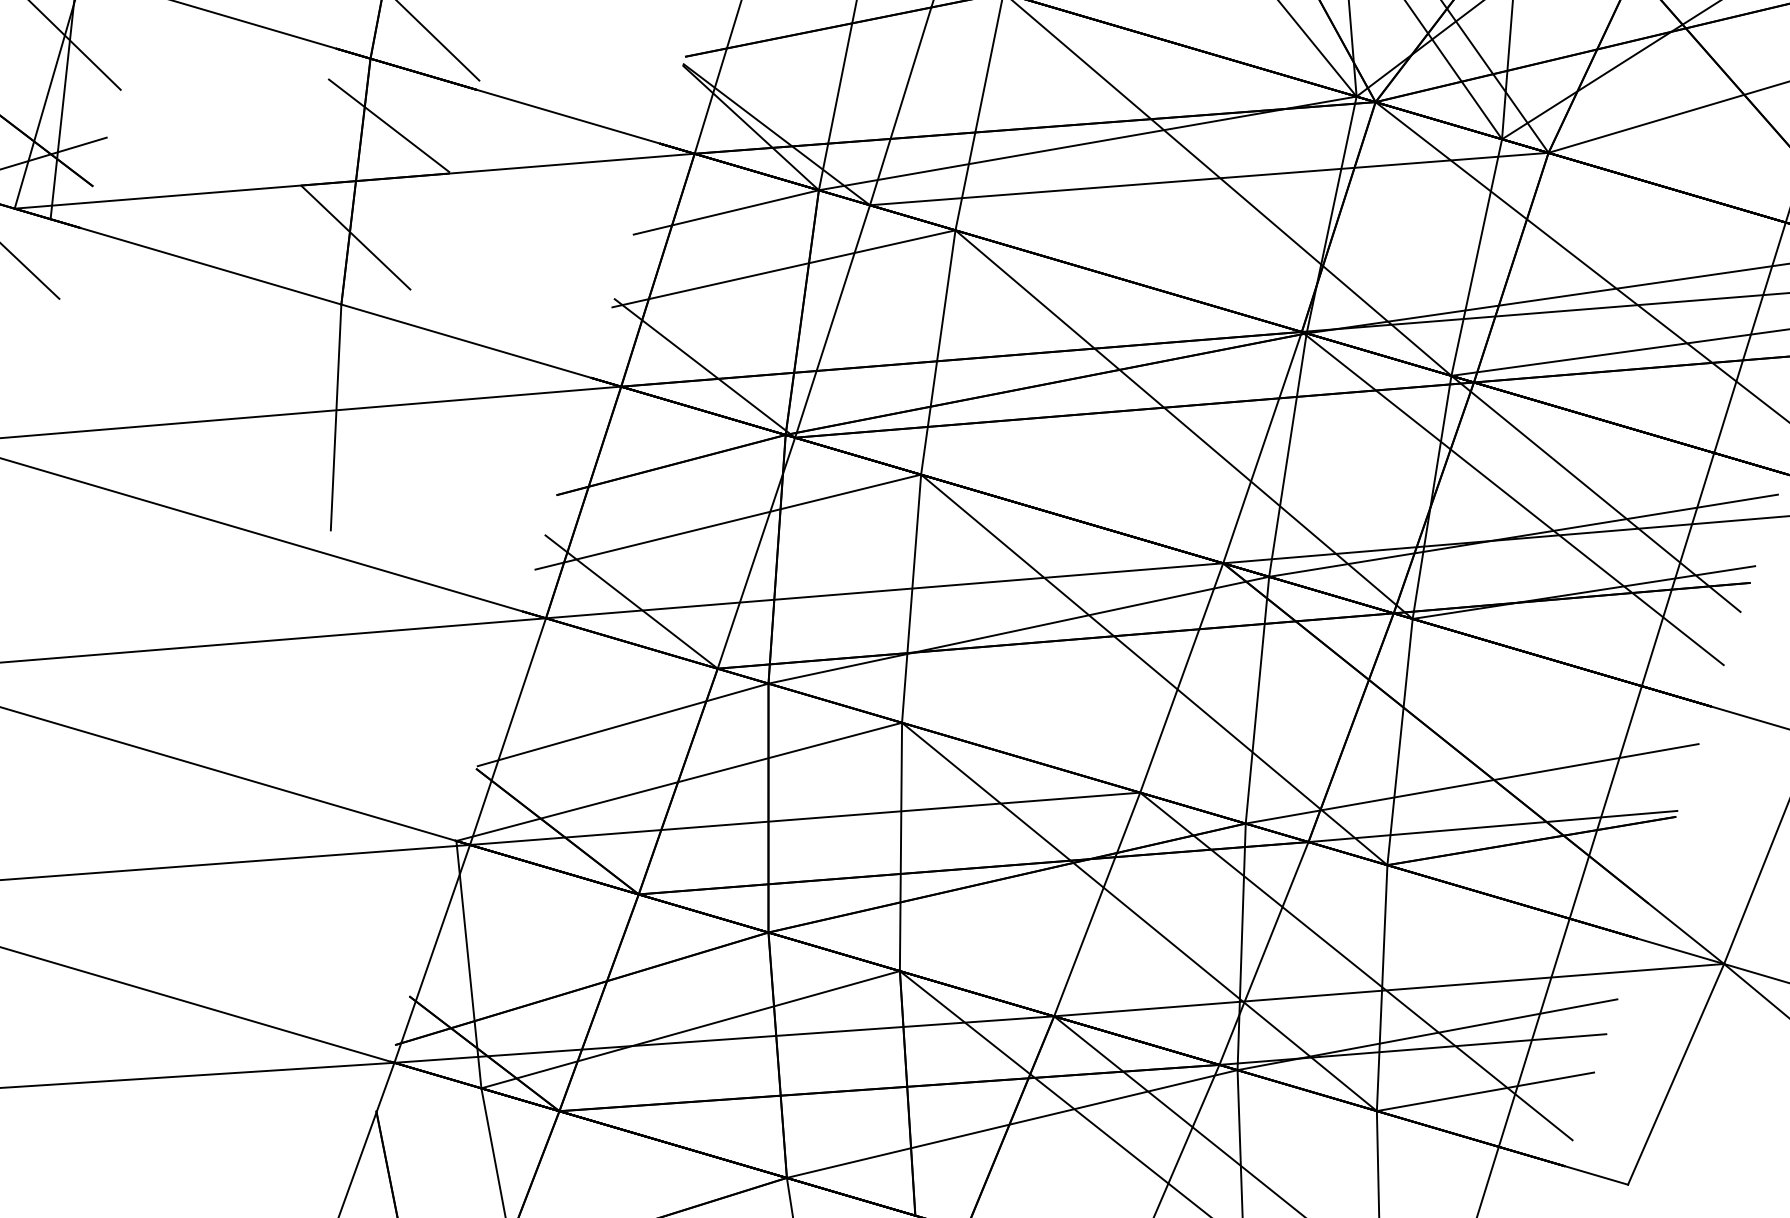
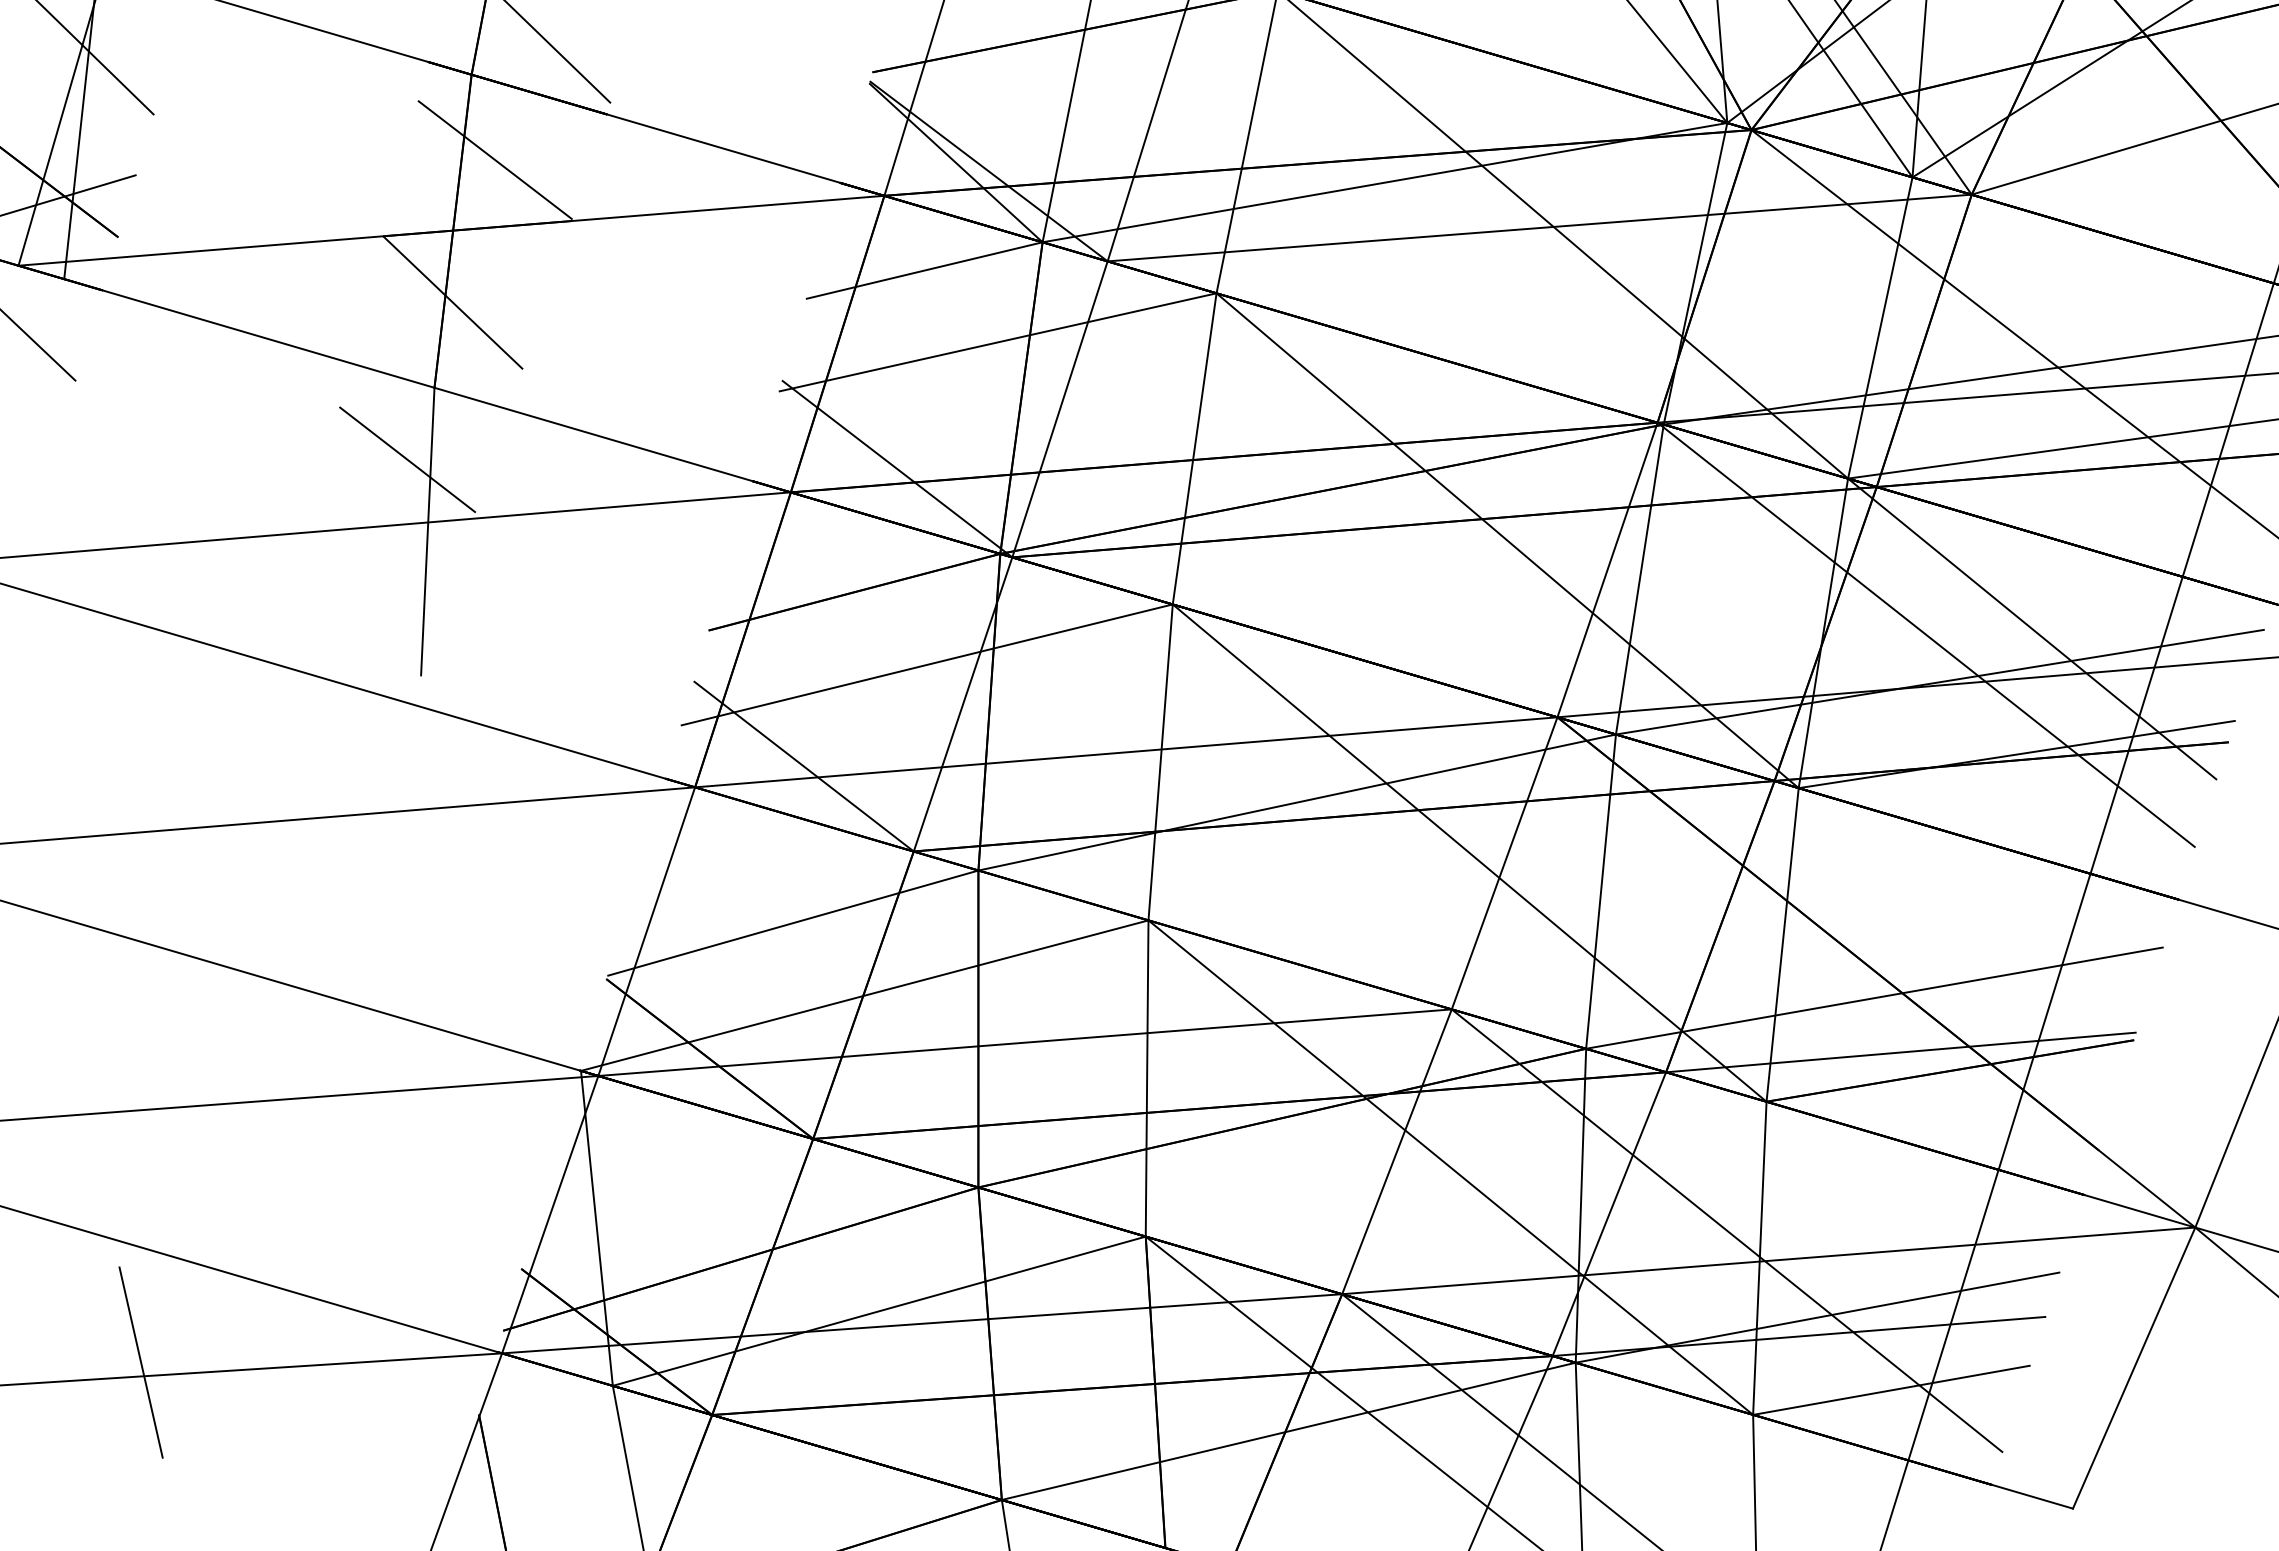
line: (320, 360) -> (407, 459), added
line: (110, 1069) -> (140, 1362), added

